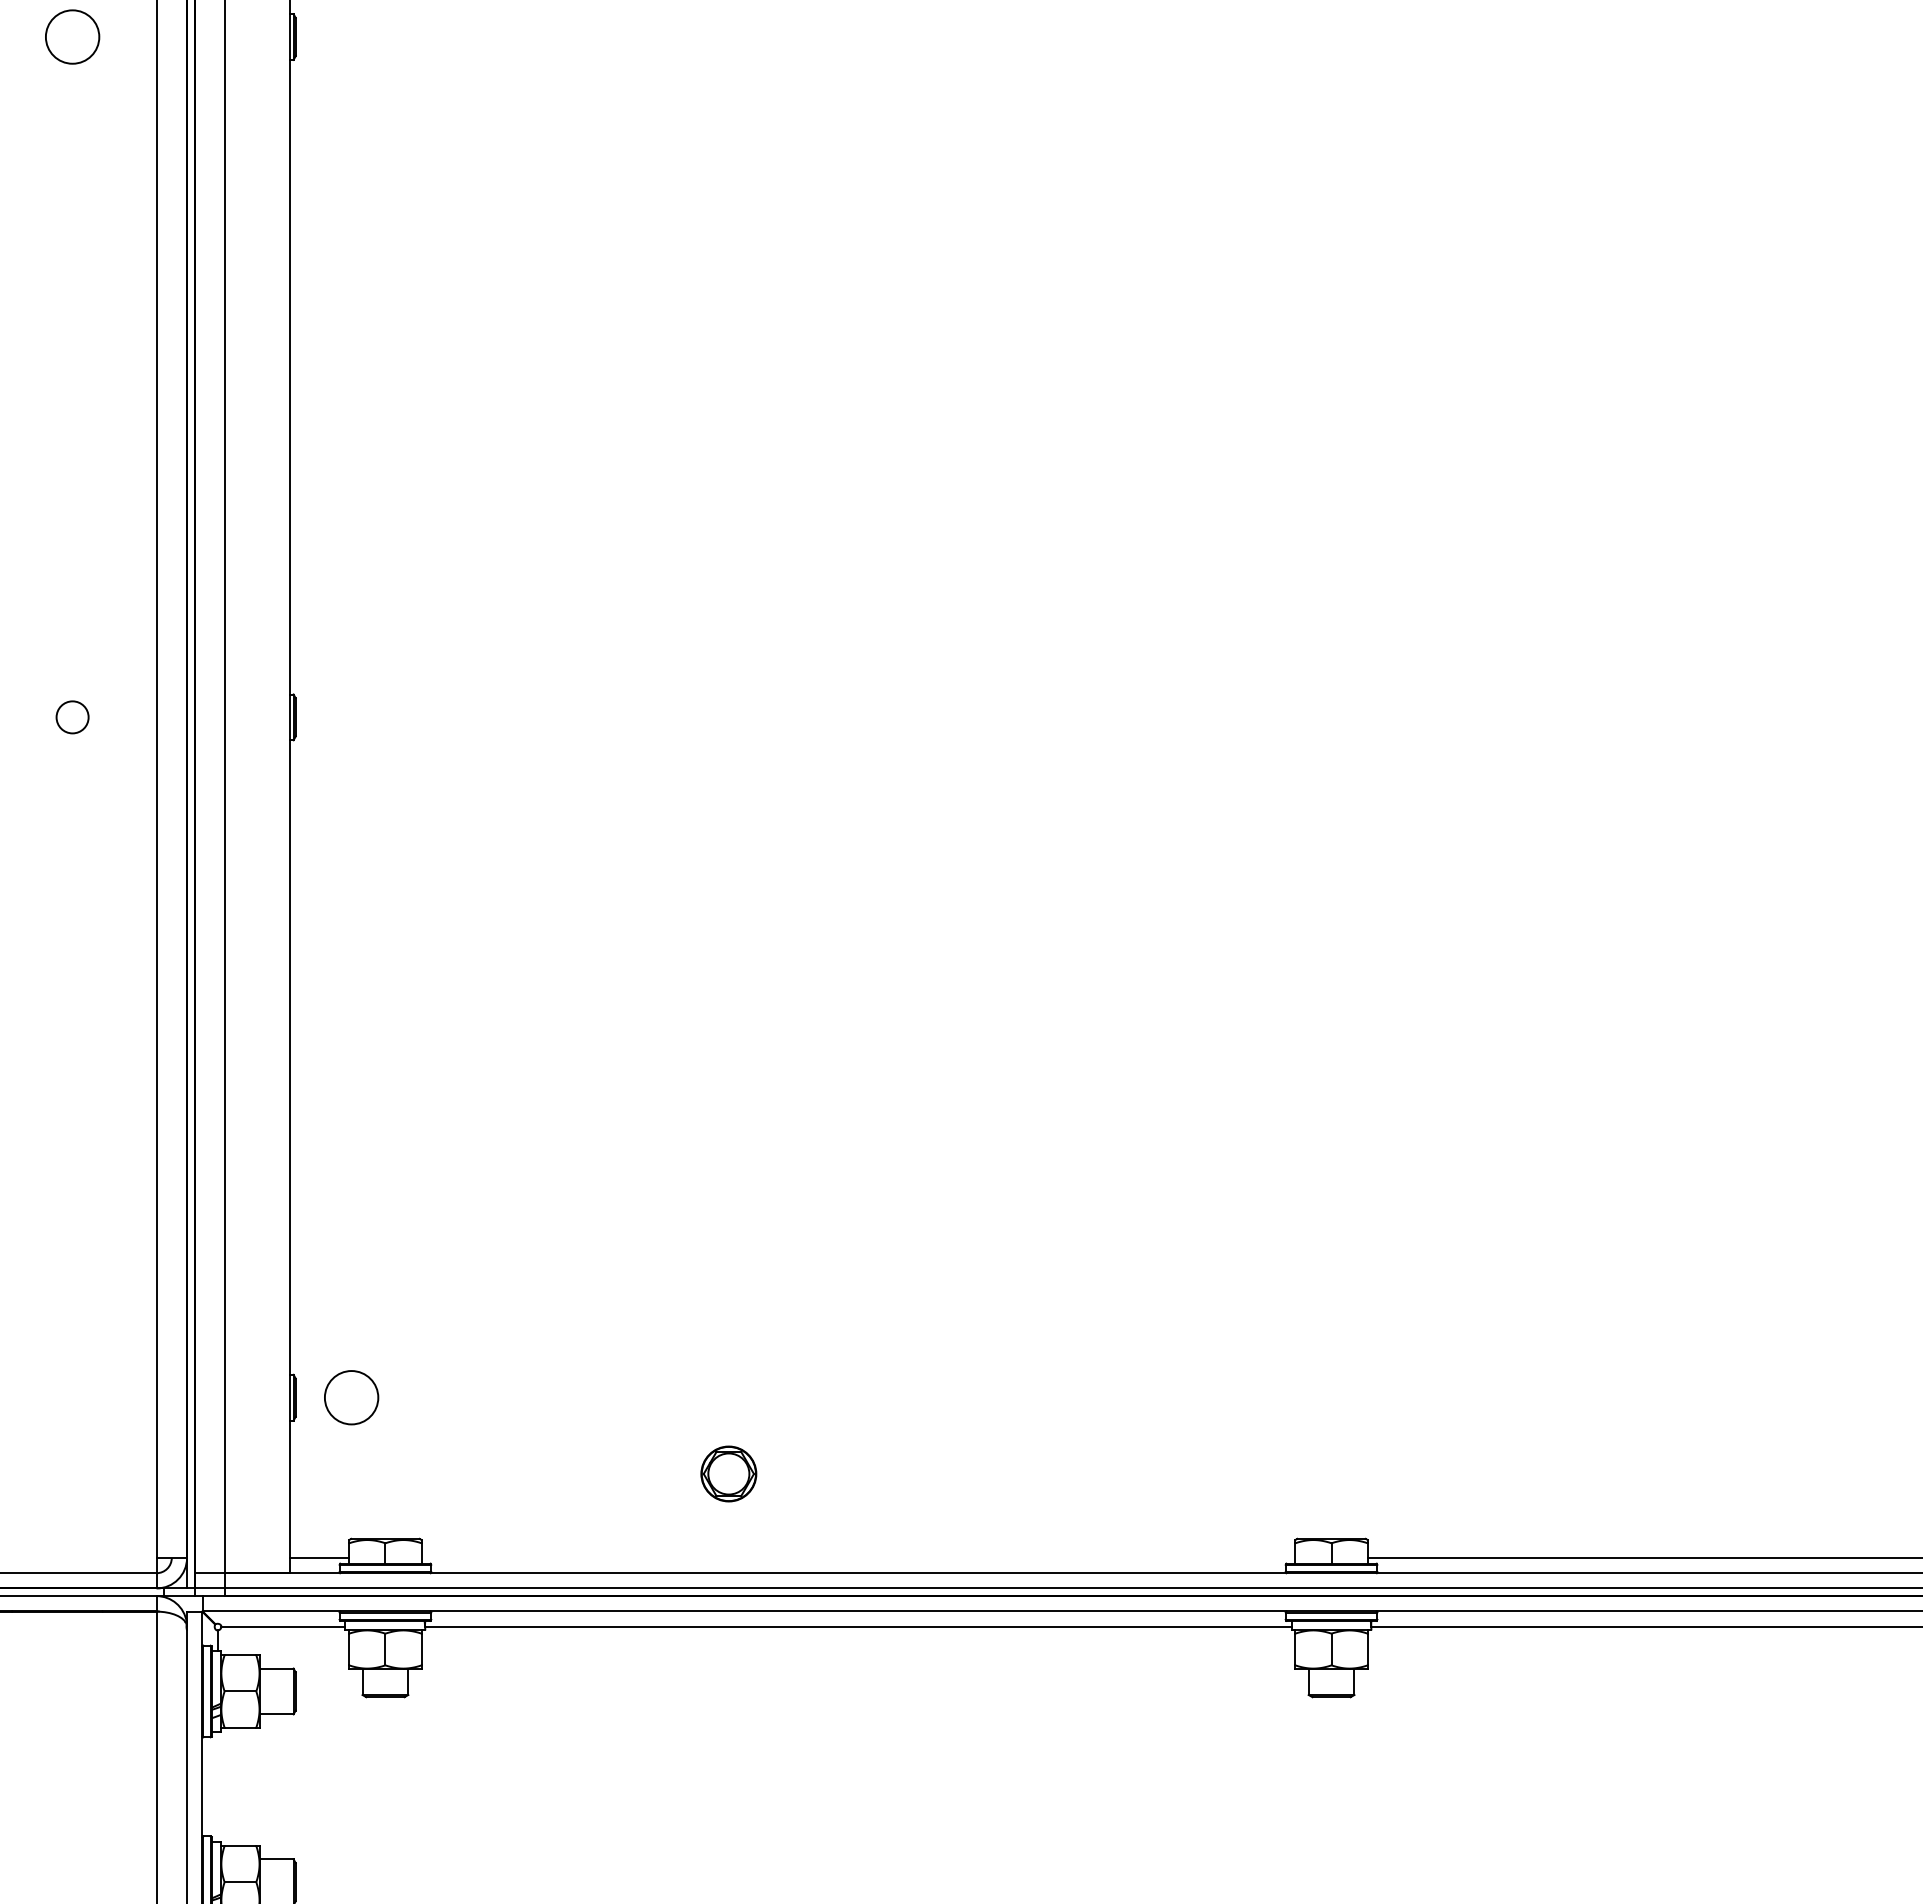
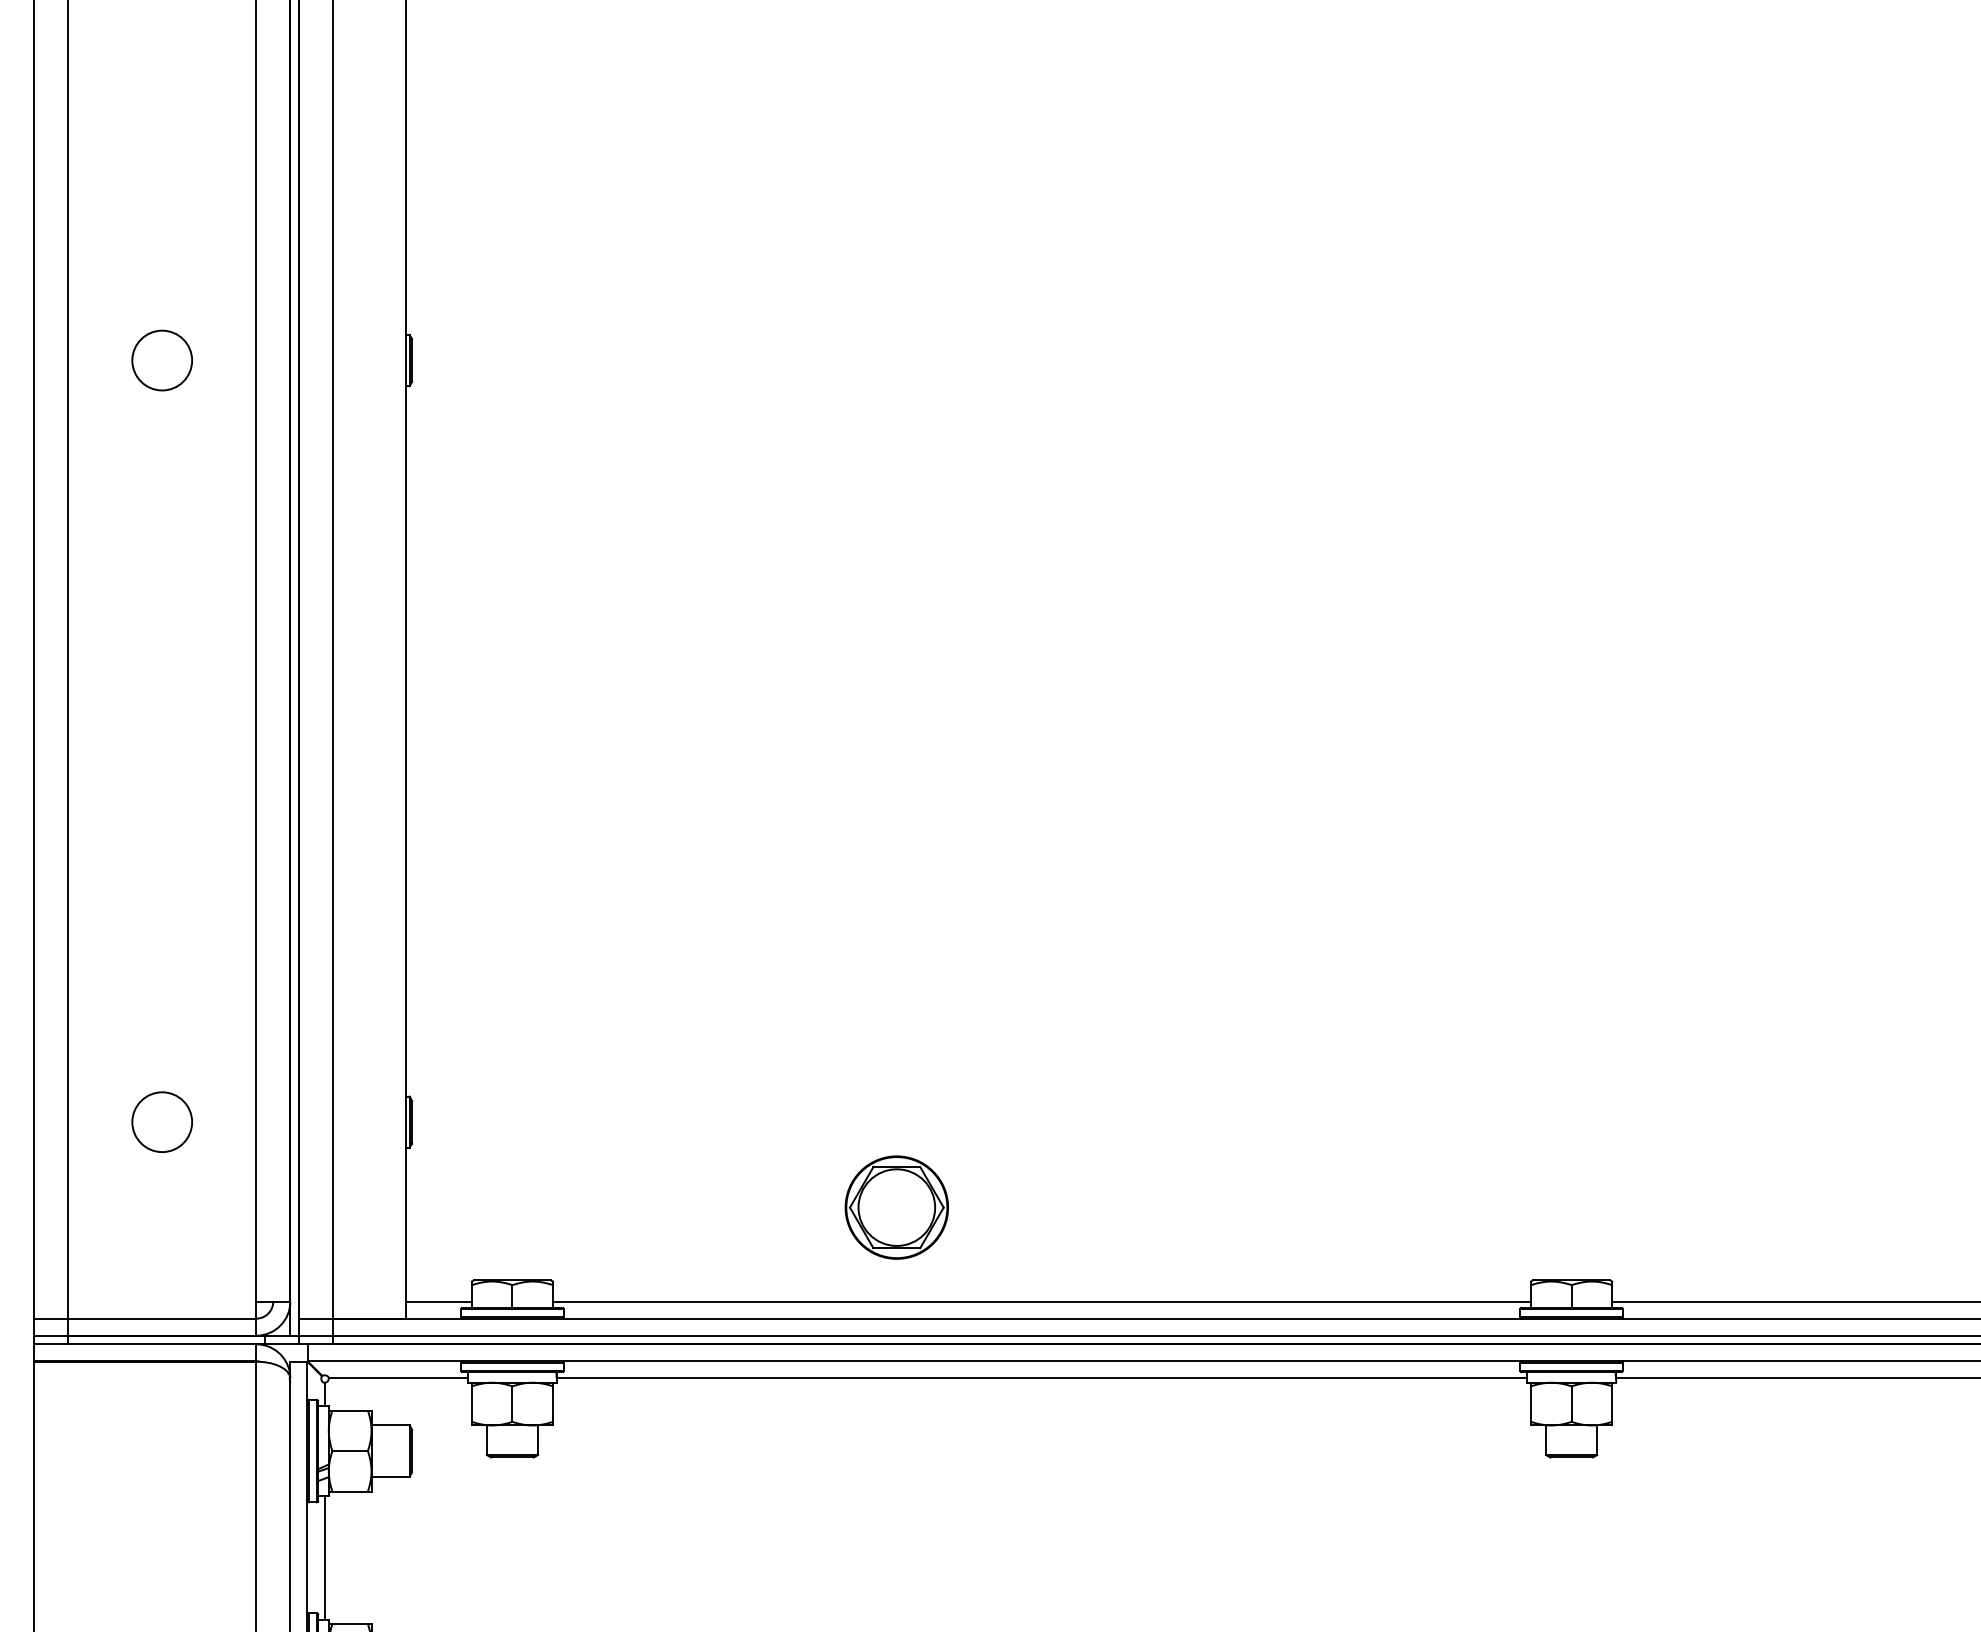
circle: (72, 717) -> (162, 360), size x1.67
circle: (351, 1397) -> (162, 1121), moved
part: (728, 1473) -> (896, 1207), size x1.67
line: (858, 1557) -> (1042, 1301), added
line: (217, 1786) -> (324, 1557), added

